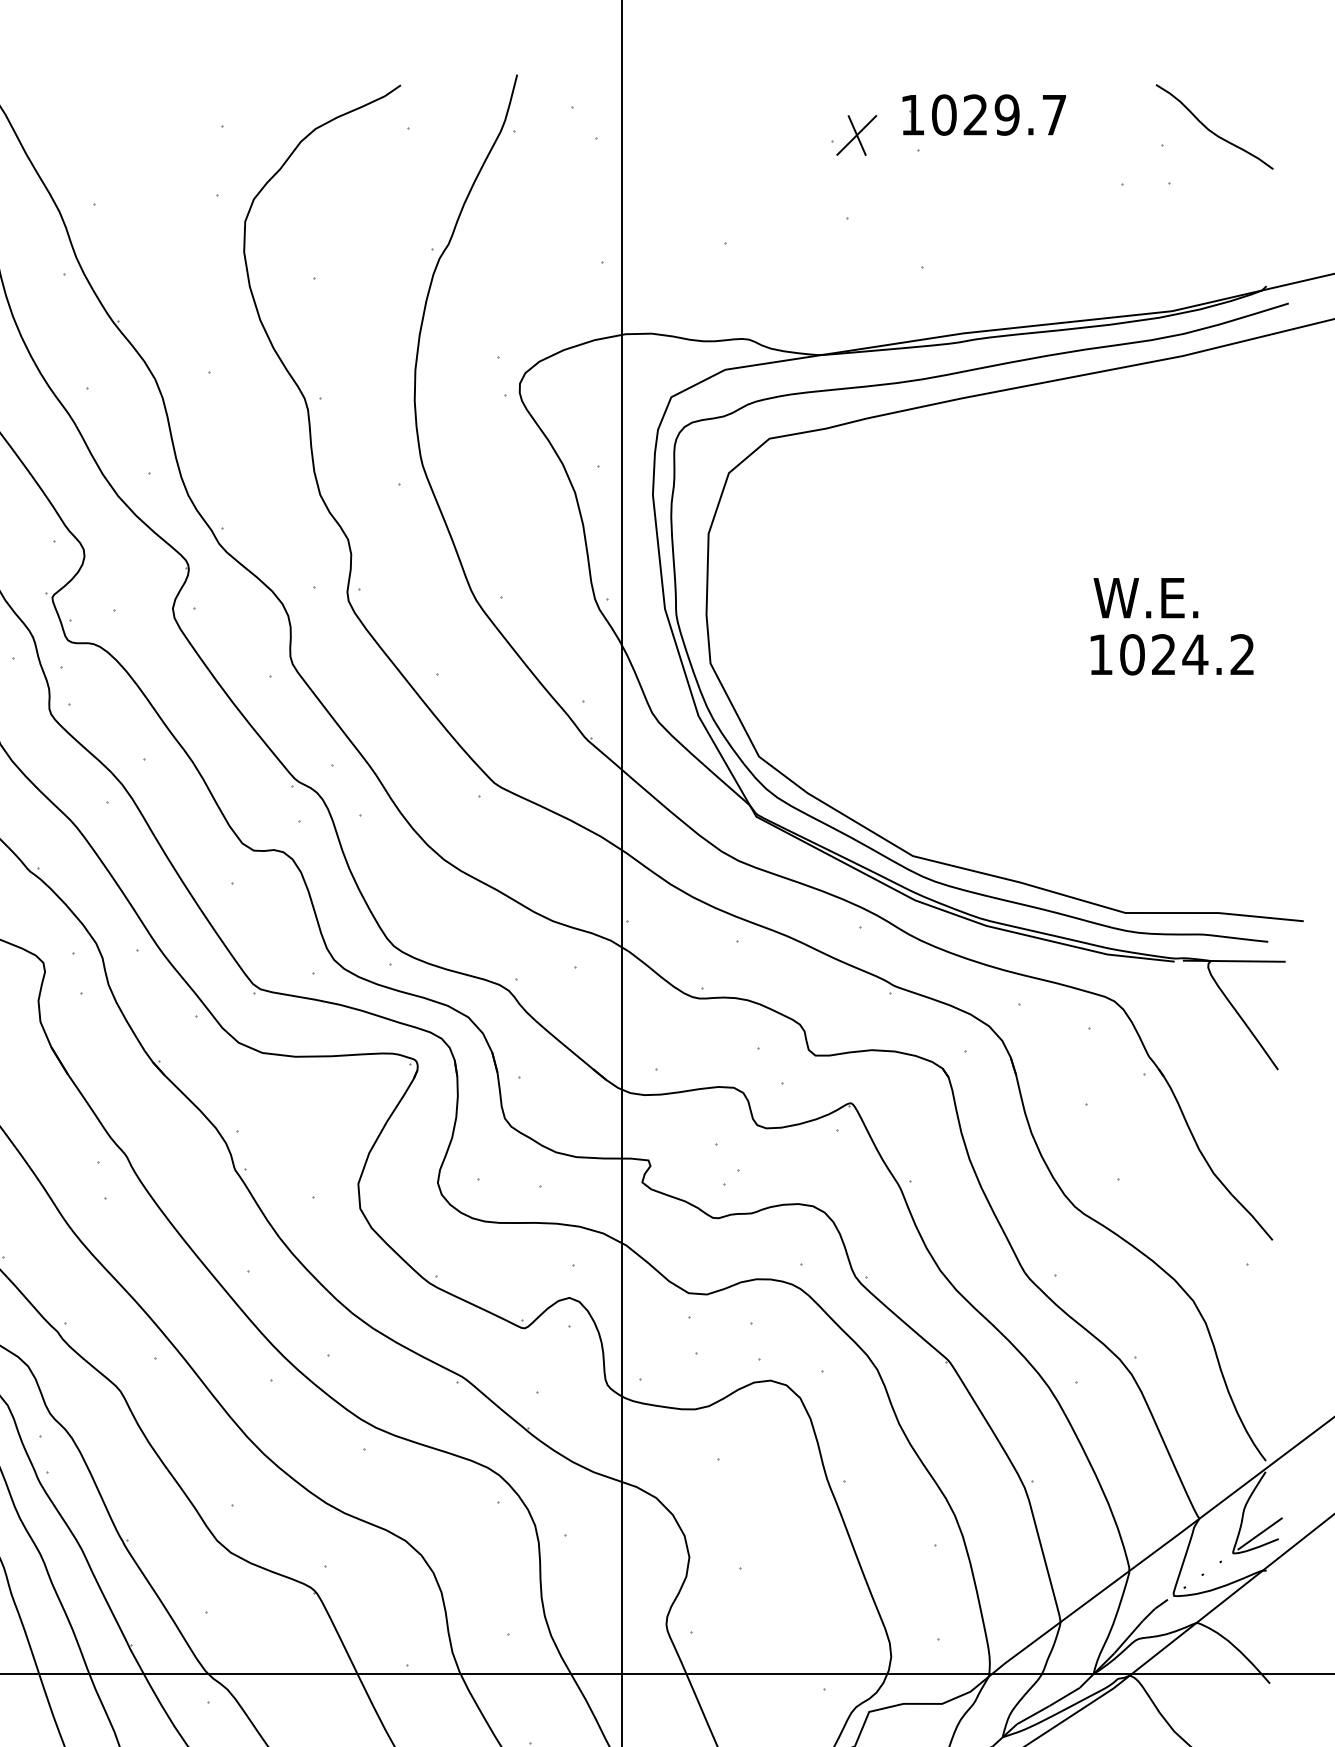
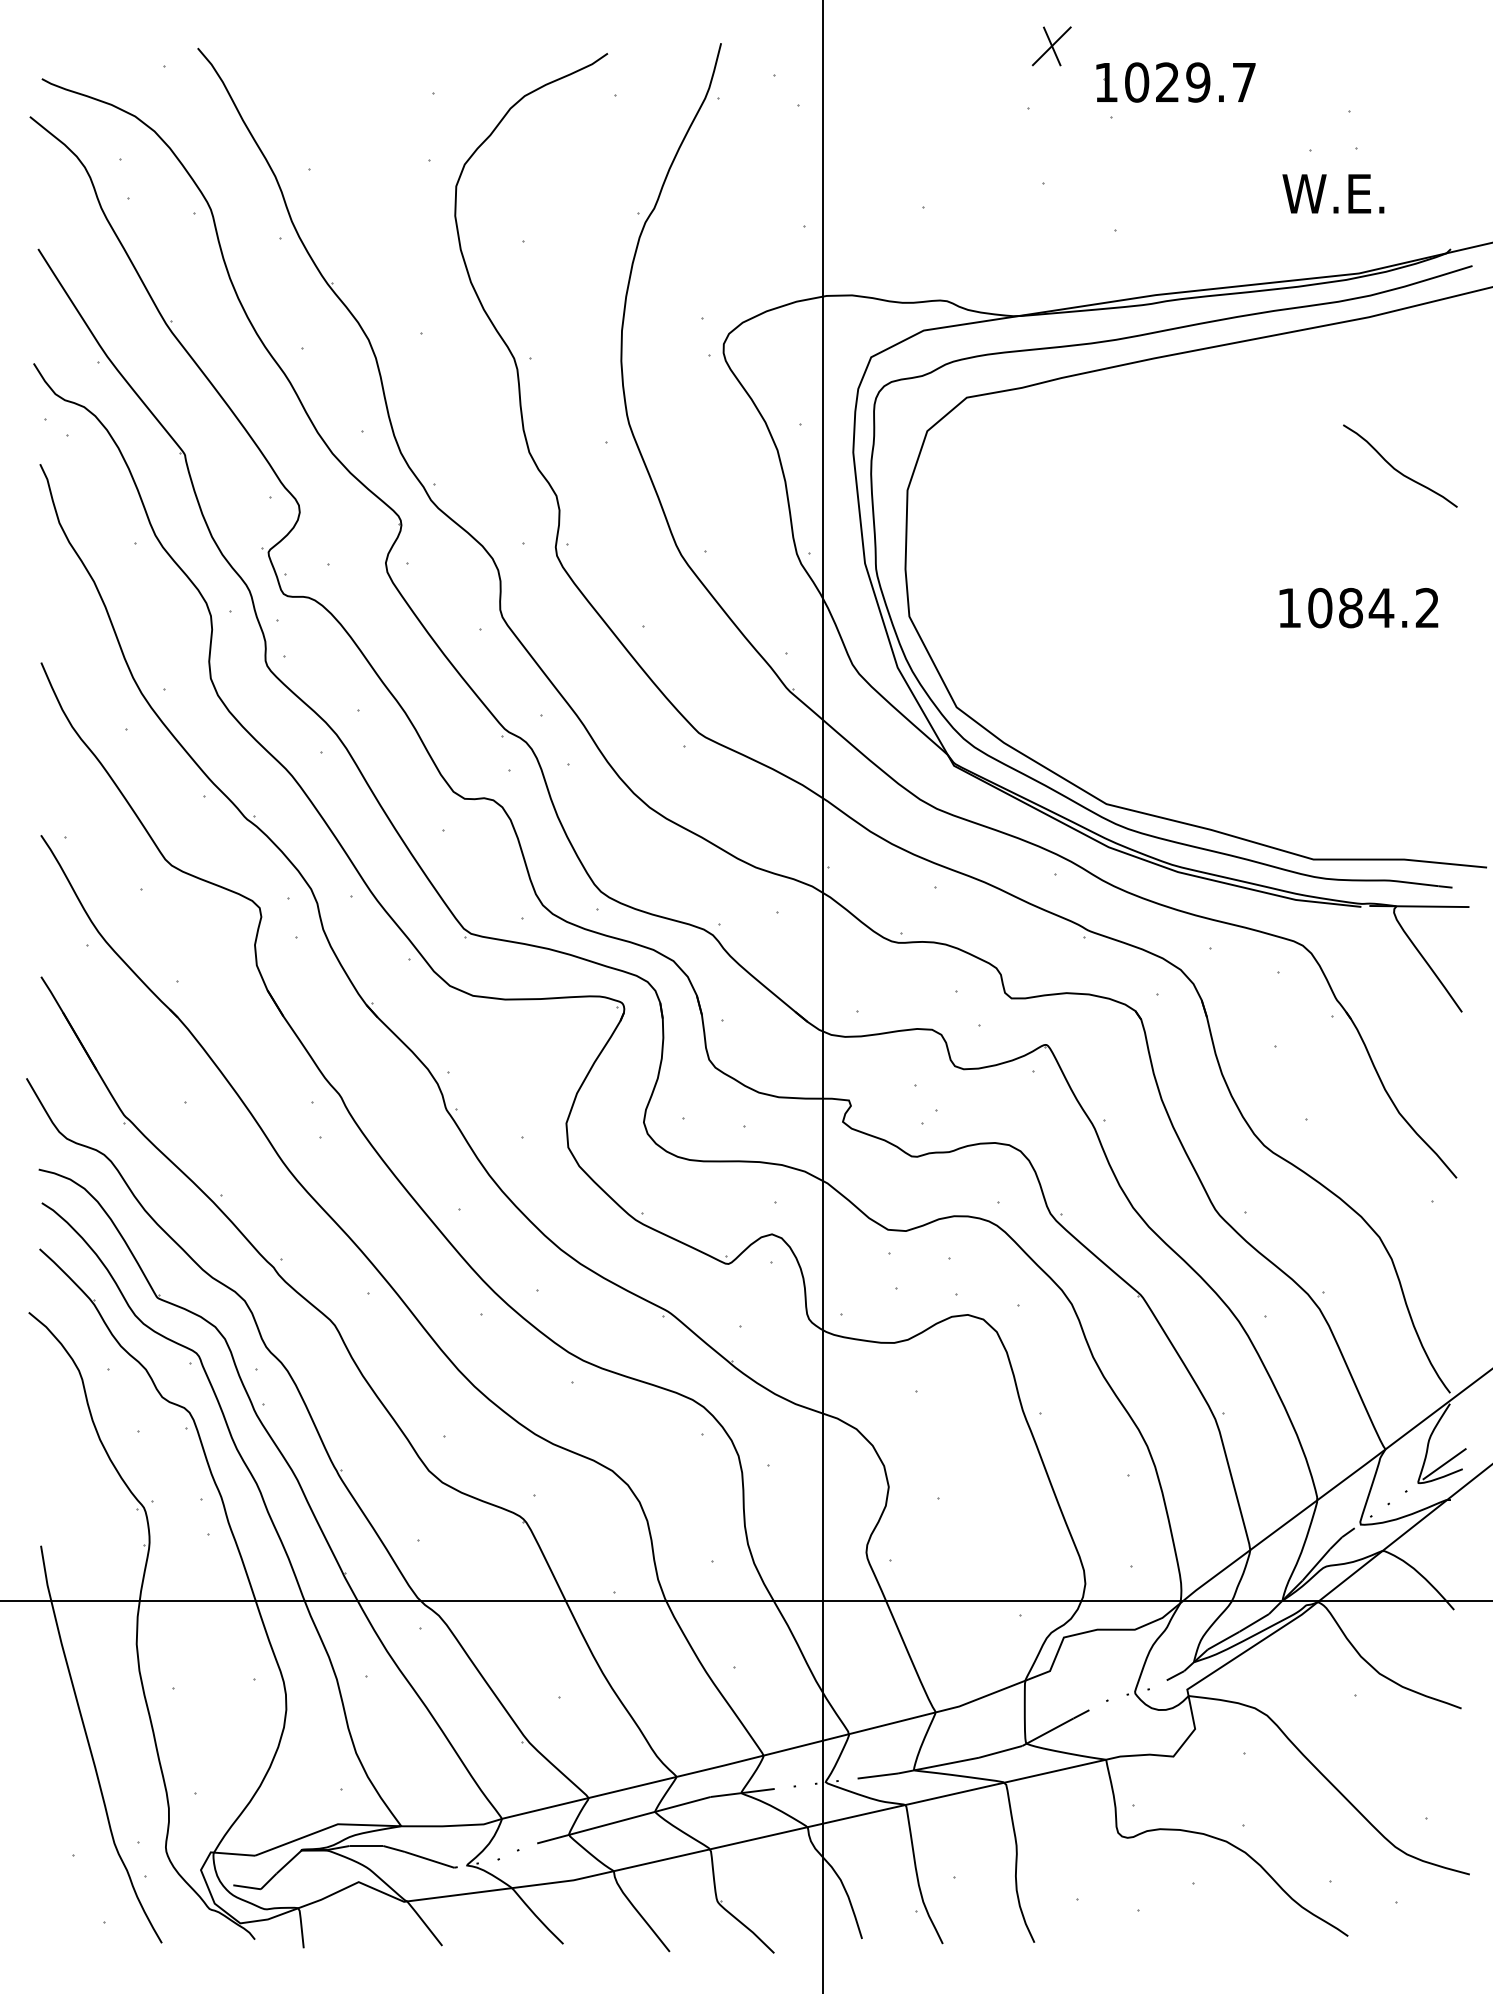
curve: (1211, 130) -> (1397, 469), moved
part: (856, 135) -> (1051, 46), moved
text: (1146, 597) -> (1333, 193), moved
text: (1163, 654) -> (1350, 607), 1024.2 -> 1084.2

